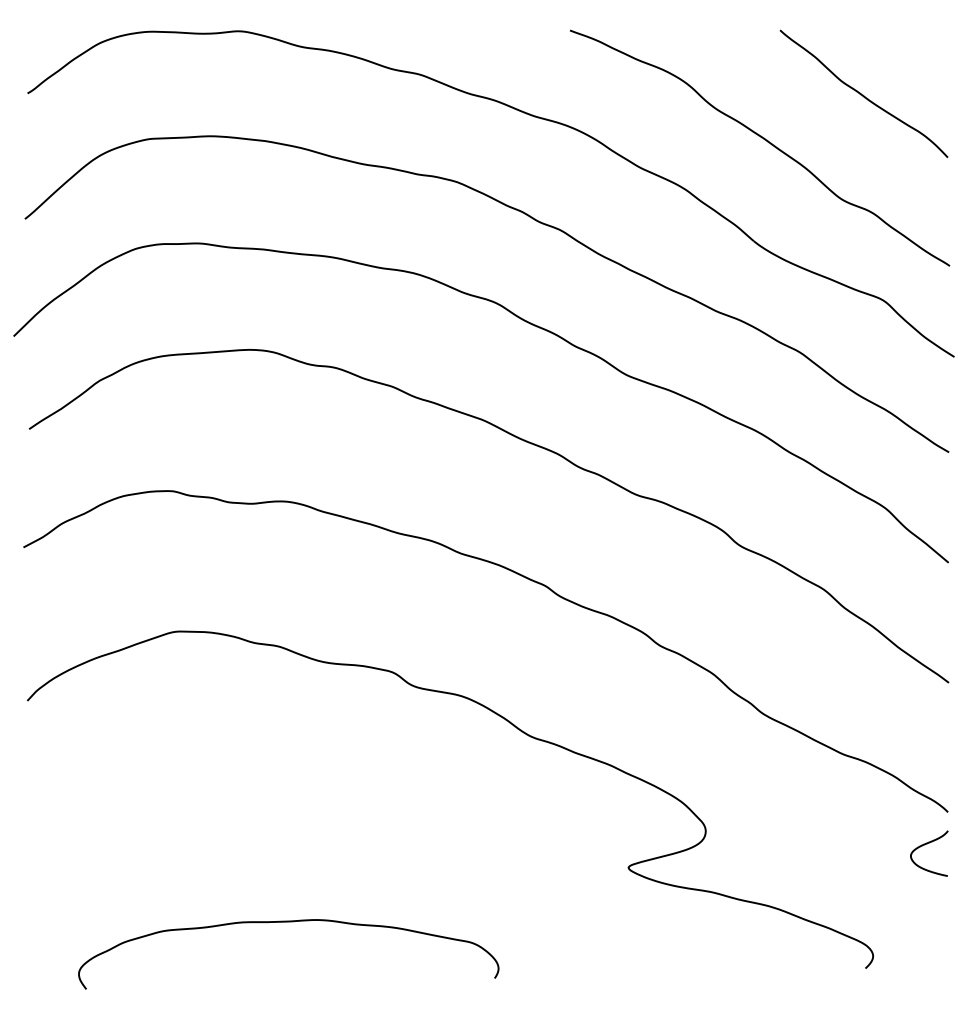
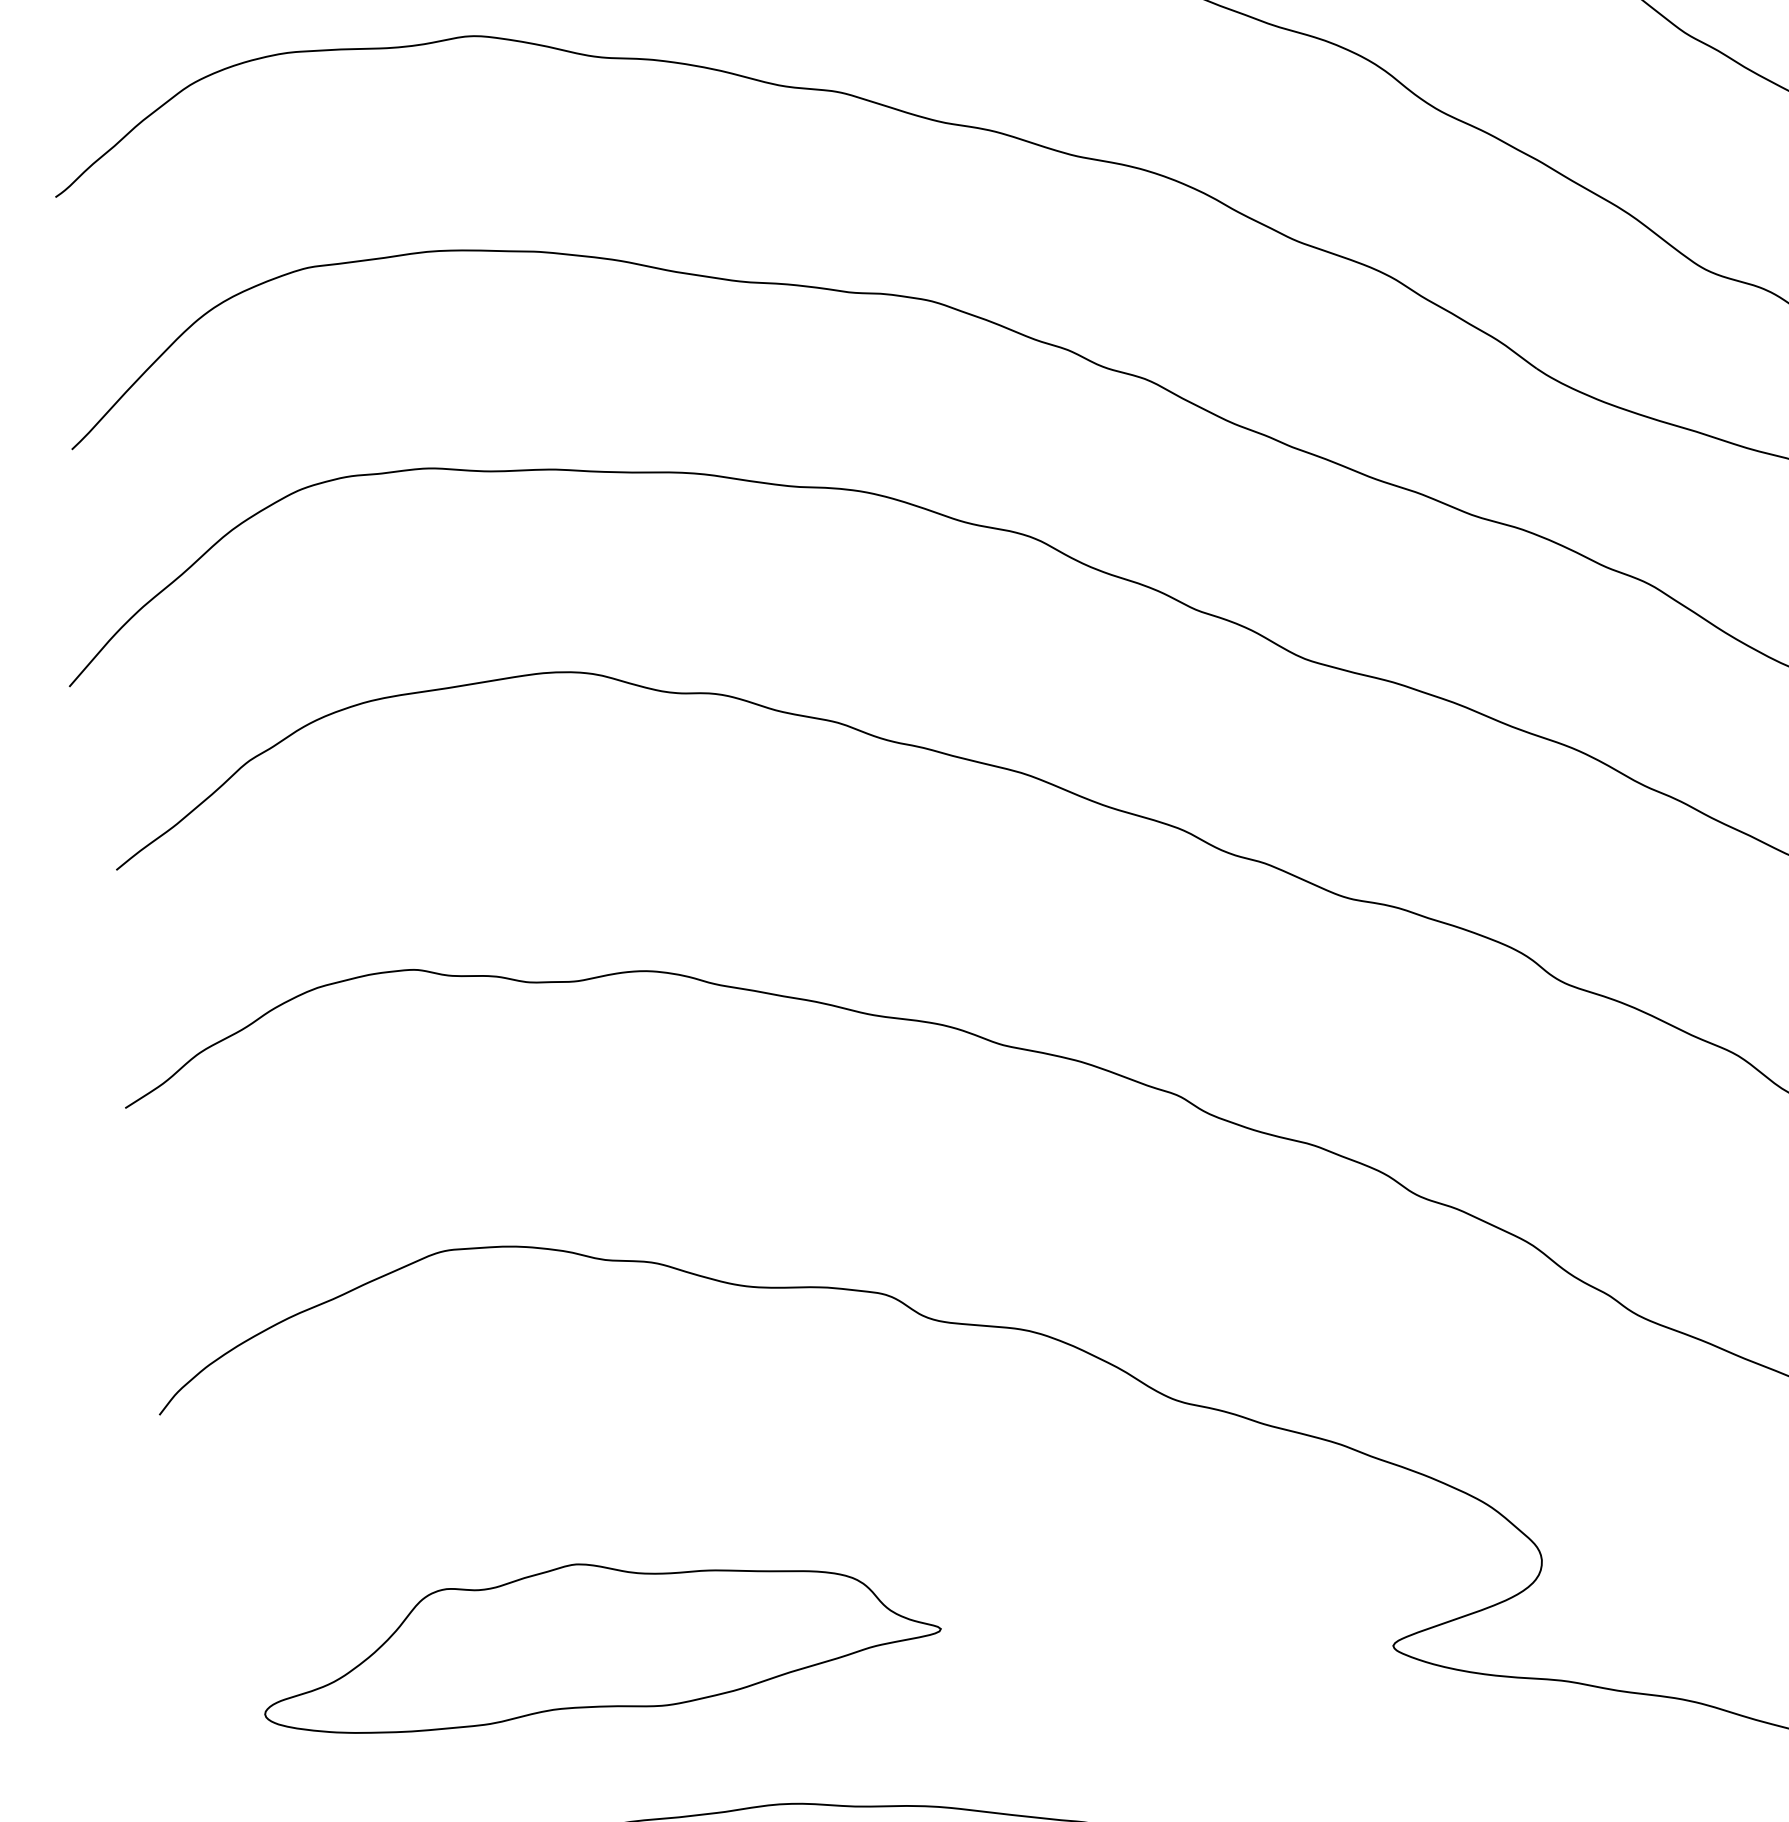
part: (236, 830) -> (600, 1638), added

